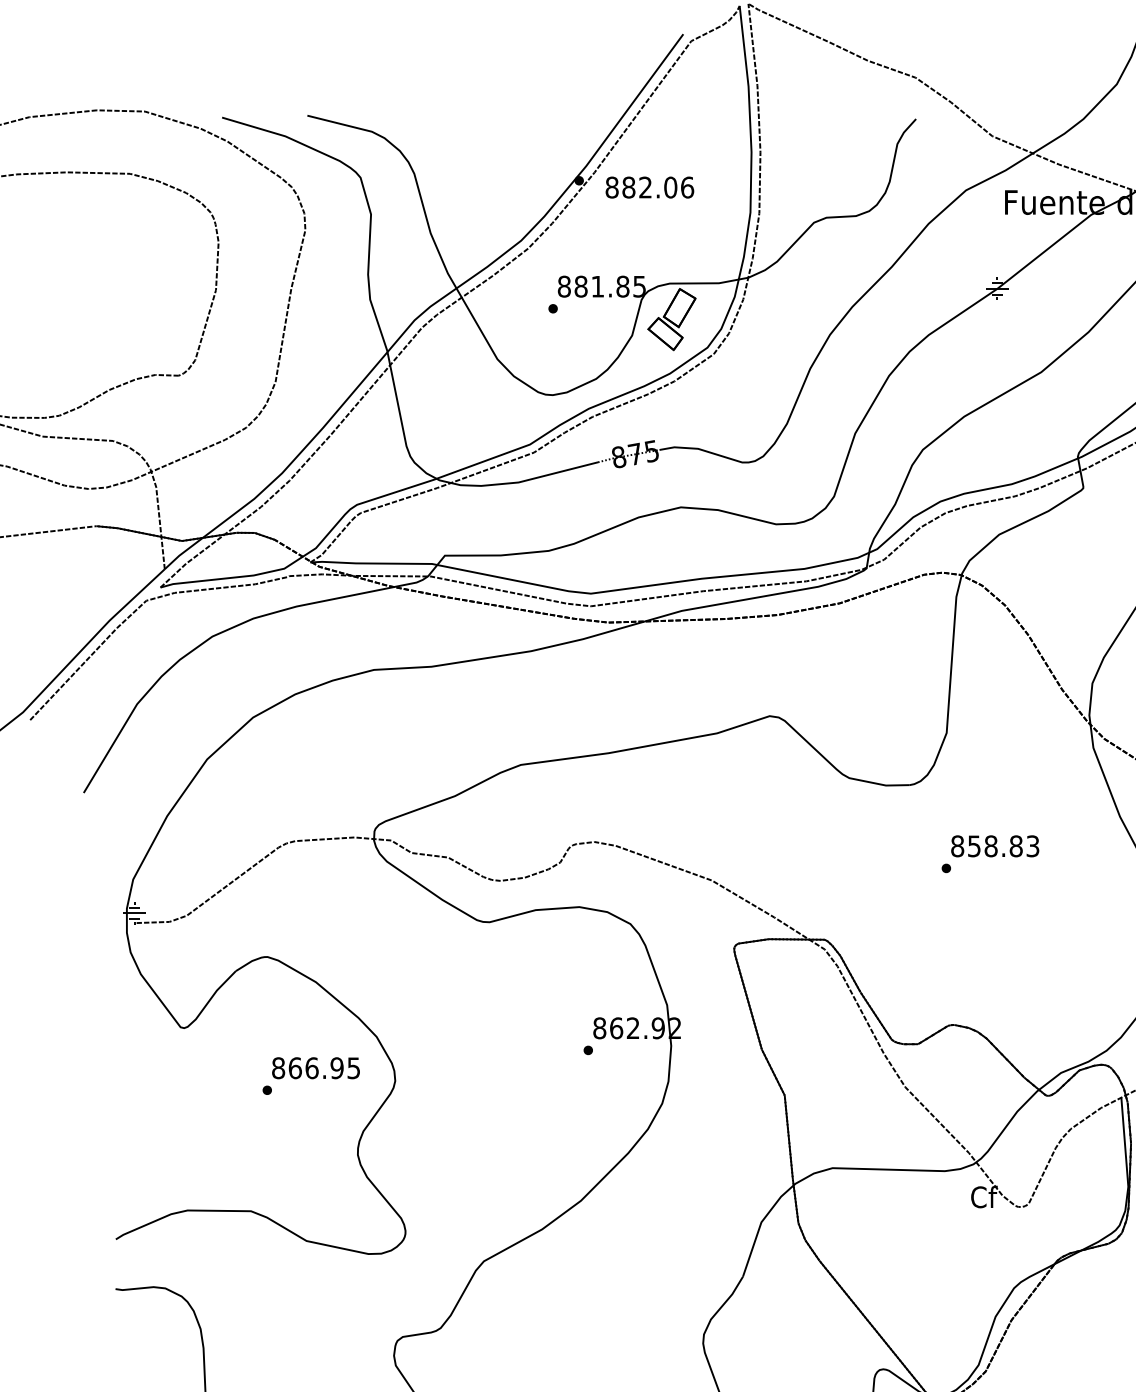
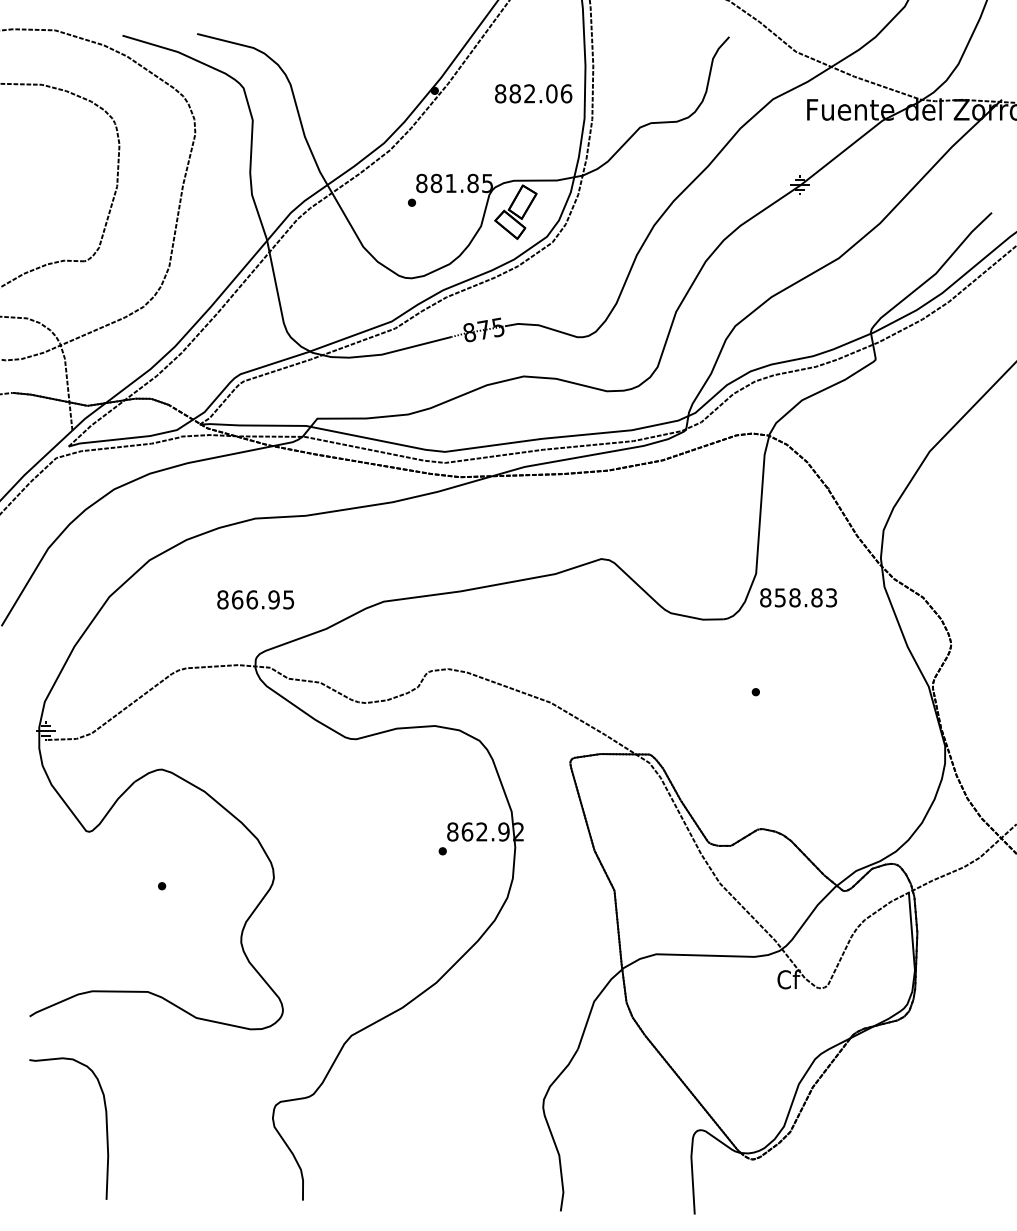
text: (649, 187) -> (533, 93), moved
text: (995, 845) -> (798, 597), moved
text: (315, 1067) -> (255, 599), moved

